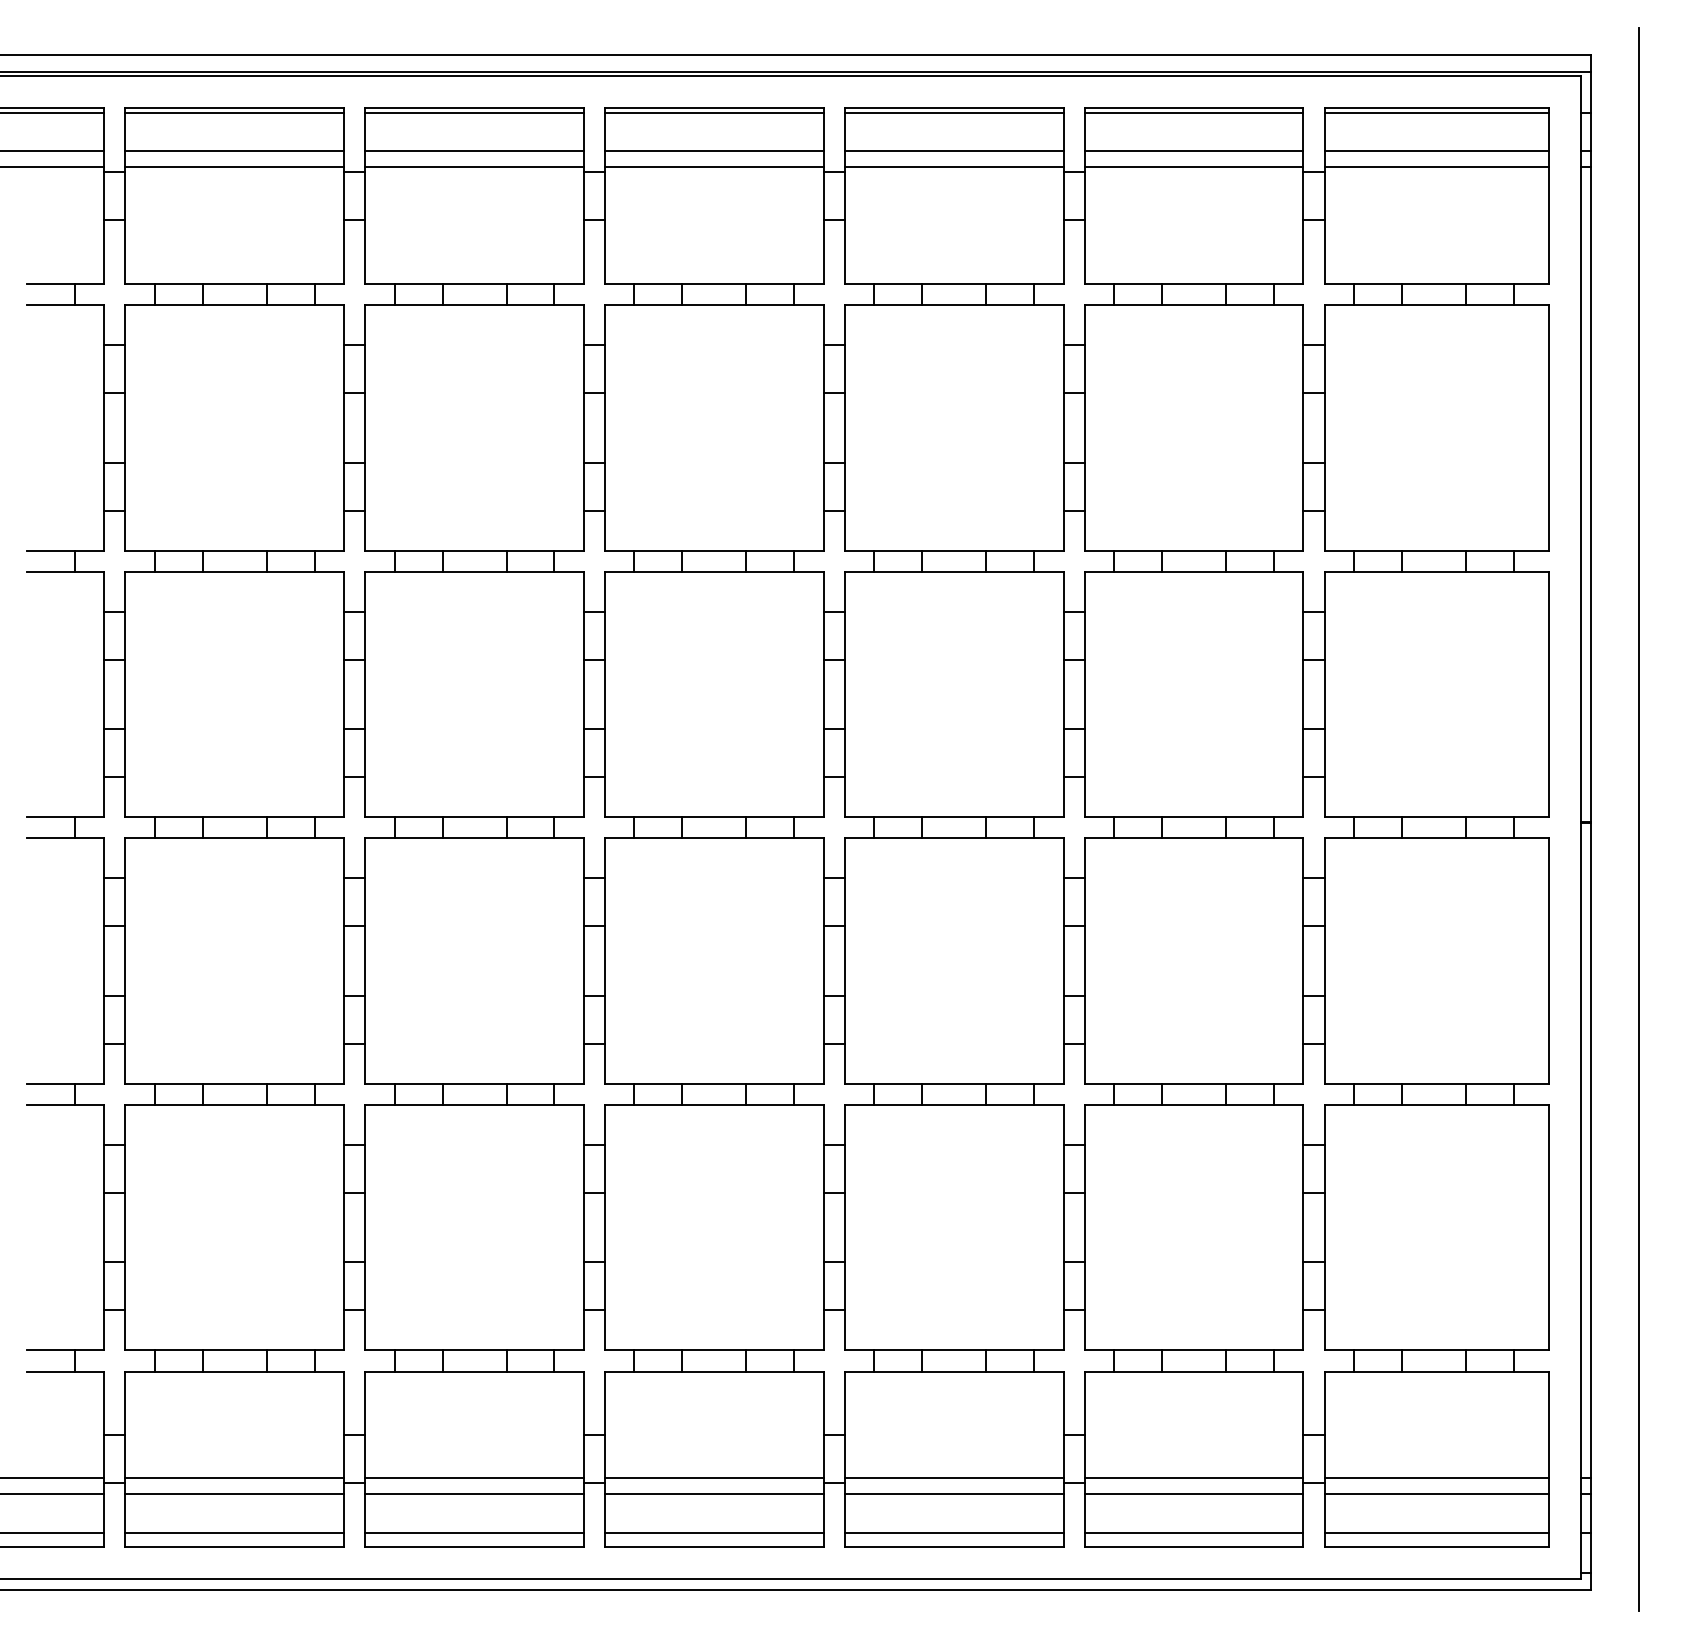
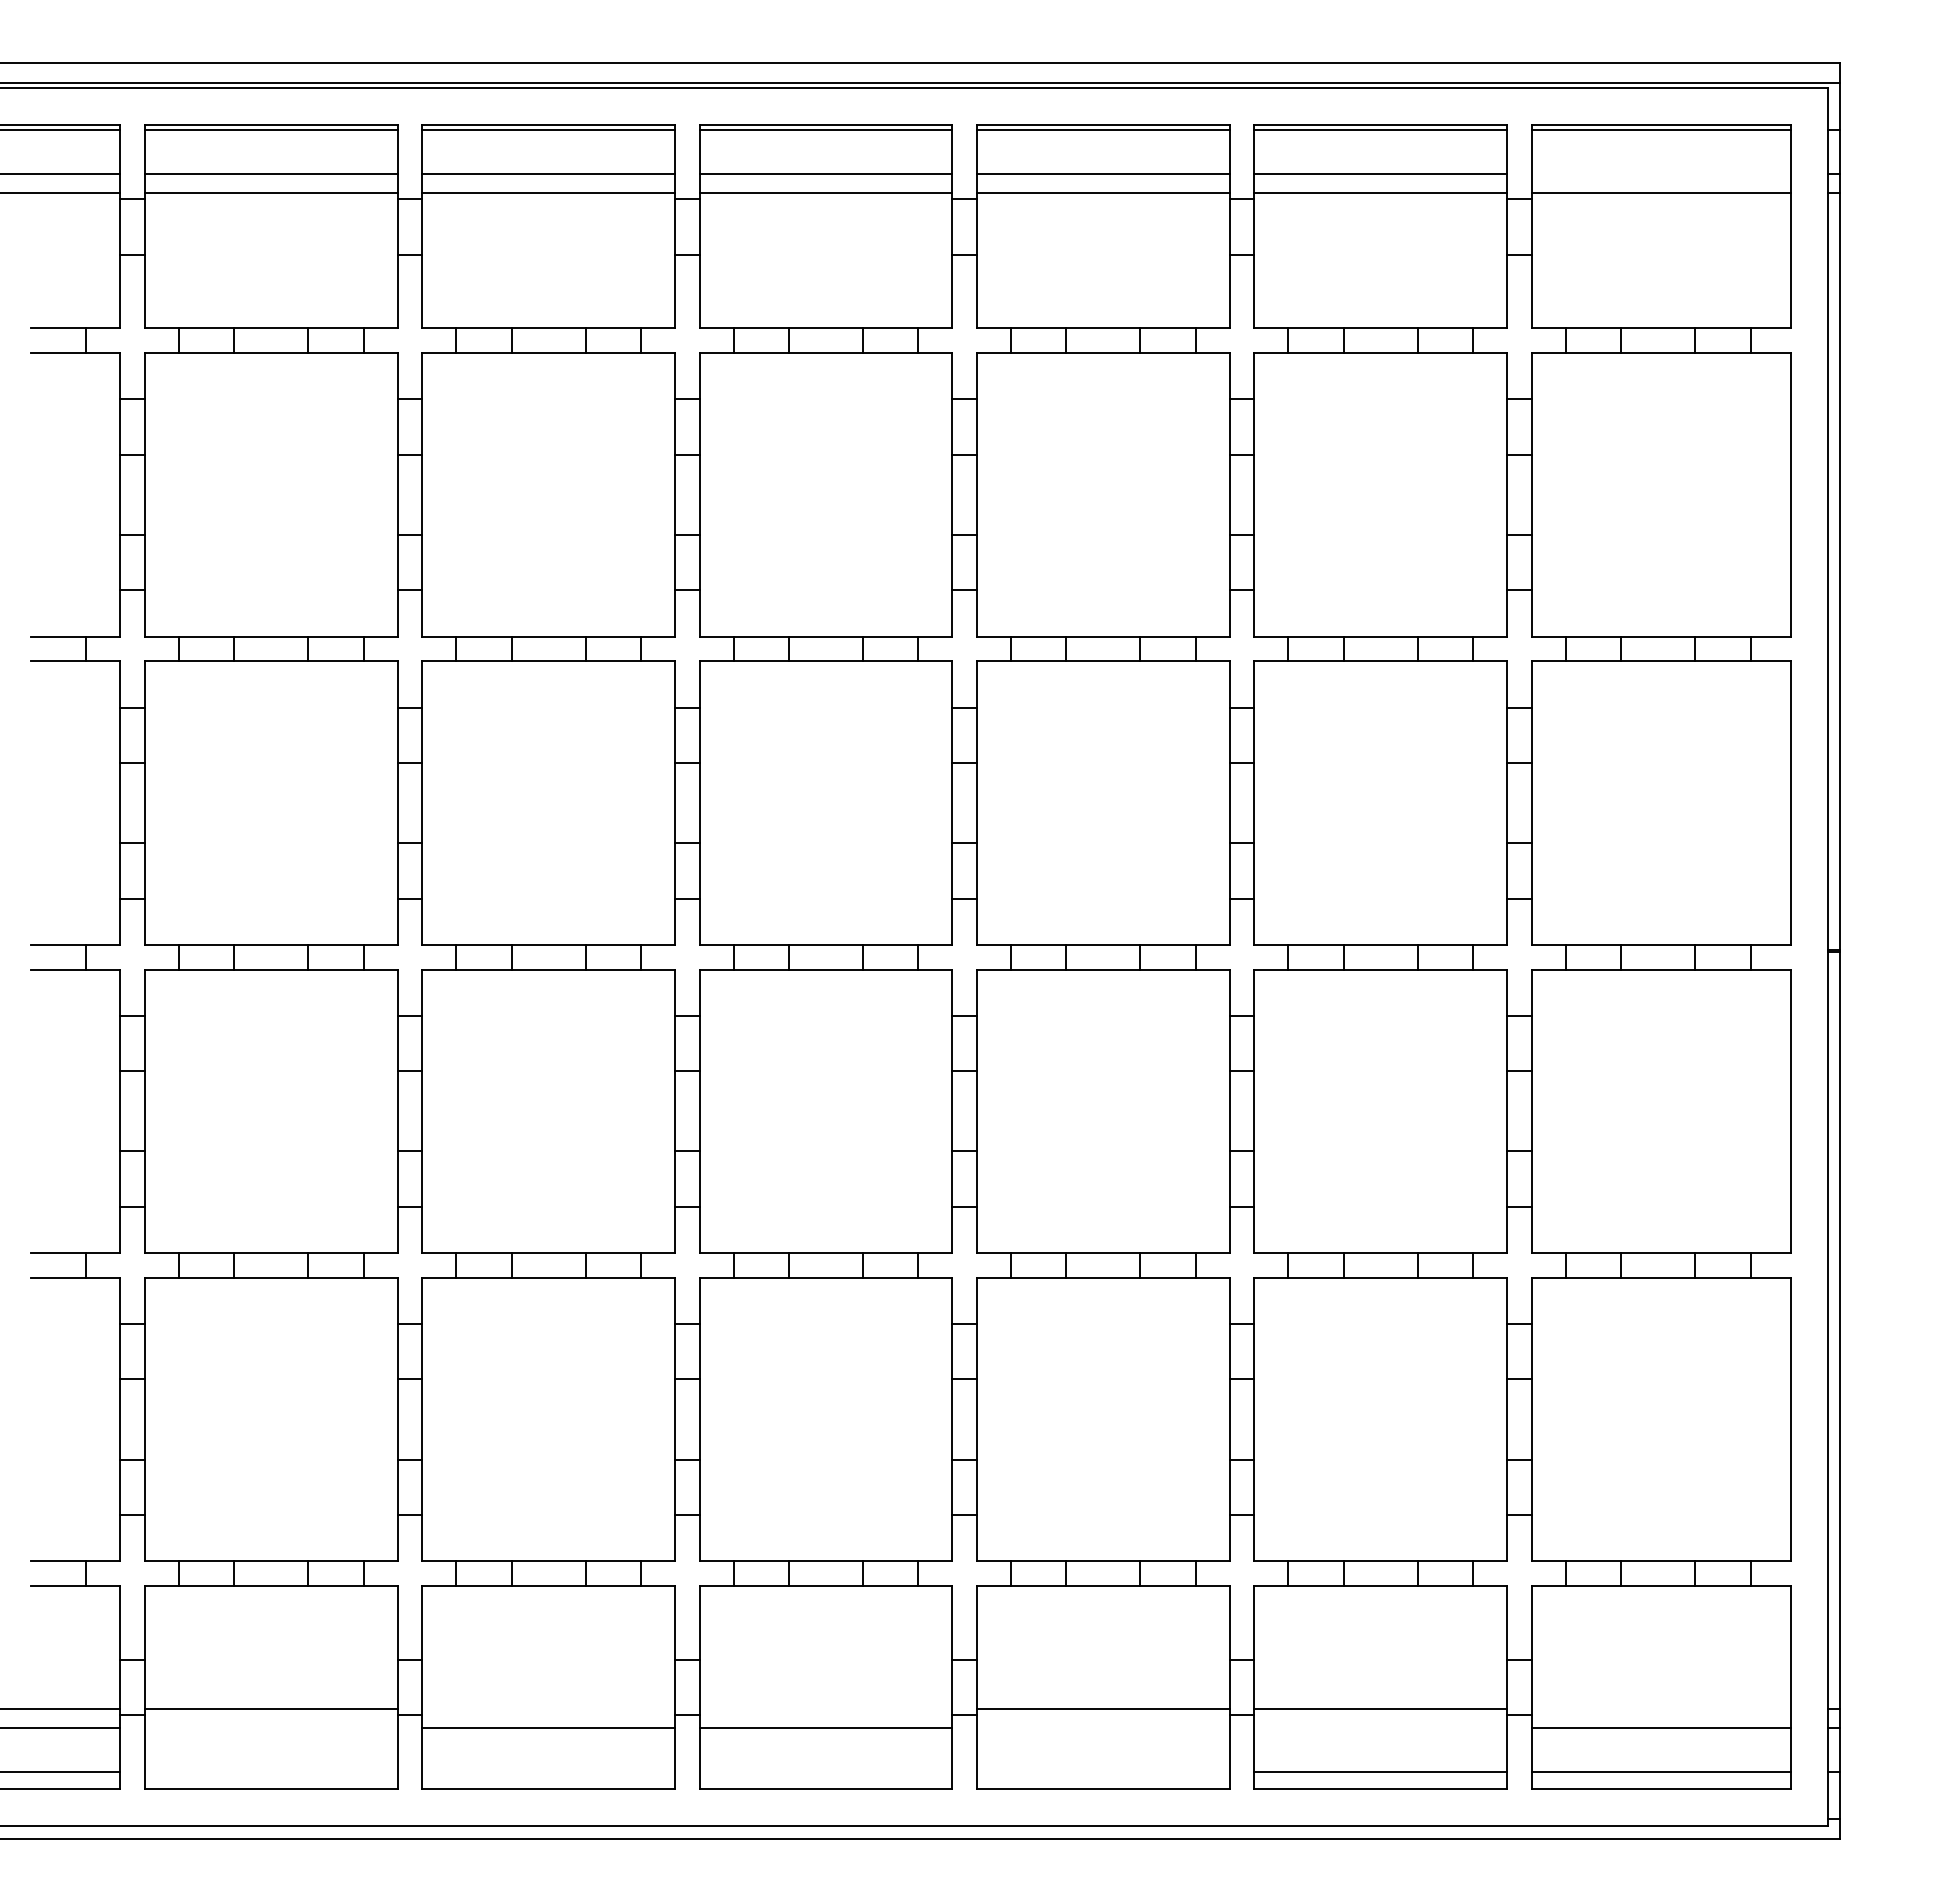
line: (1436, 150) -> (1660, 174), removed
line: (1639, 819) -> (1895, 947), removed
line: (474, 1477) -> (548, 1708), removed
line: (713, 1477) -> (825, 1708), removed
line: (1436, 1477) -> (1660, 1708), removed
line: (234, 1494) -> (270, 1727), removed
line: (953, 1494) -> (1102, 1727), removed
line: (1193, 1494) -> (1380, 1727), removed
line: (234, 1532) -> (270, 1772), removed
line: (474, 1532) -> (548, 1772), removed
line: (713, 1532) -> (825, 1772), removed
line: (953, 1532) -> (1102, 1772), removed

